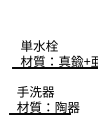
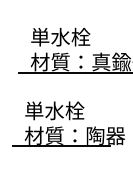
text: (35, 91) -> (54, 110), 手洗器 -> 単水栓

